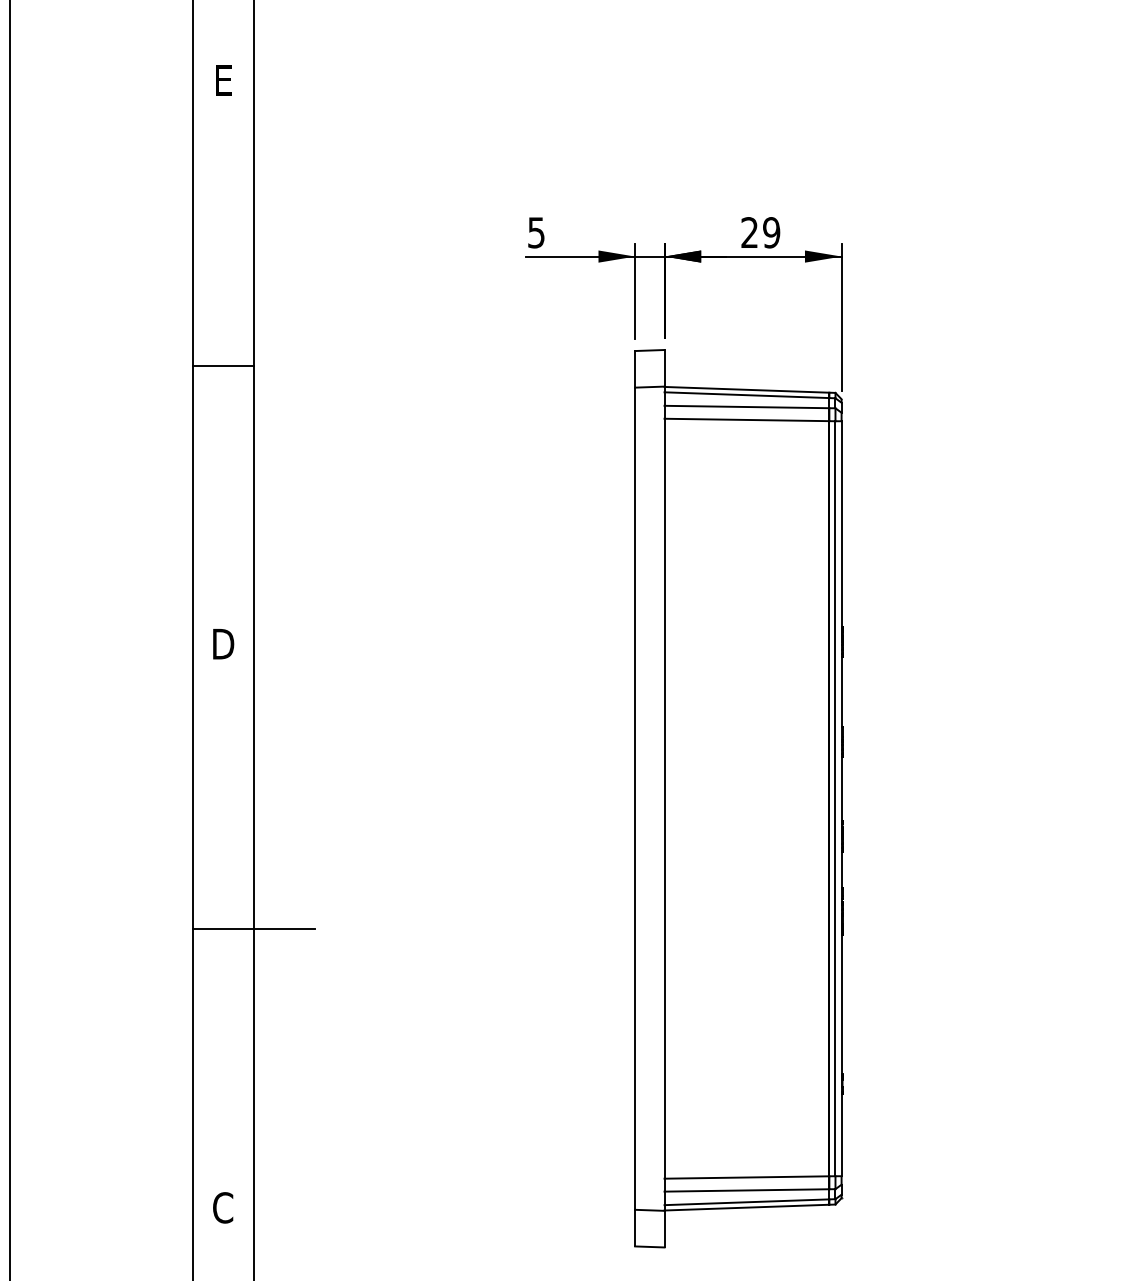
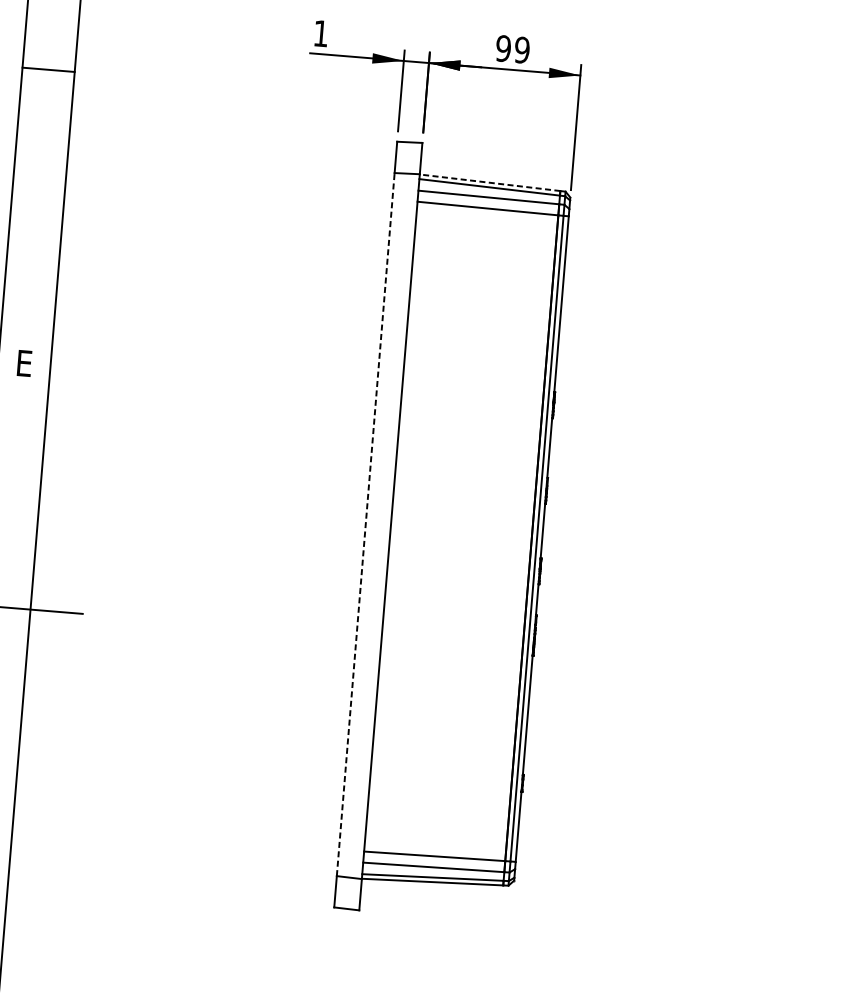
text: (536, 232) -> (321, 33), 5 -> 1
text: (749, 232) -> (503, 48), 29 -> 99
line: (222, 365) -> (47, 69), moved
line: (746, 389) -> (489, 182), solid -> dashed
text: (223, 644) -> (24, 363), D -> E
line: (635, 798) -> (366, 524), solid -> dashed

